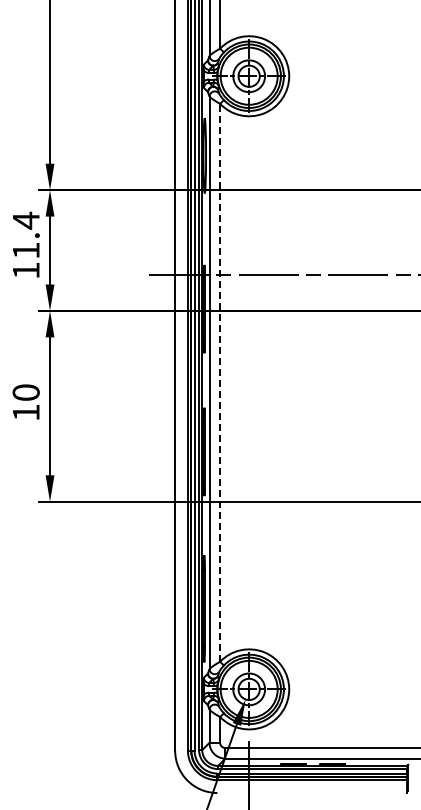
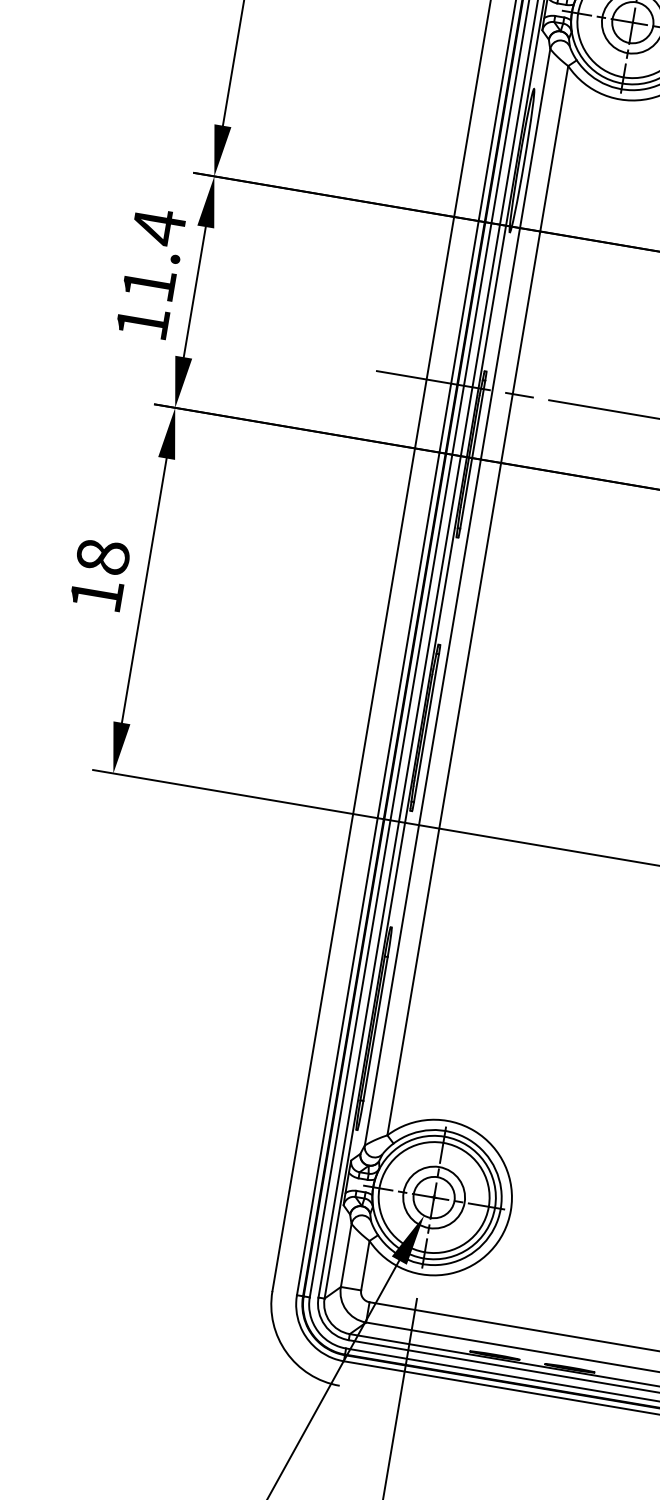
line: (220, 382) -> (478, 600), dashed -> solid
text: (26, 392) -> (103, 556), 10 -> 18

